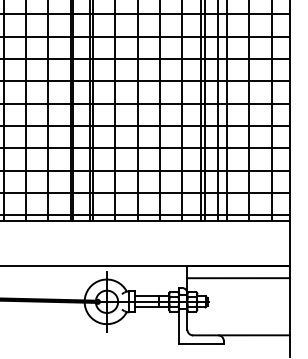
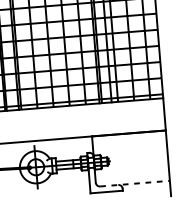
line: (238, 278) -> (129, 142), removed
line: (241, 335) -> (135, 183), solid -> dashed

